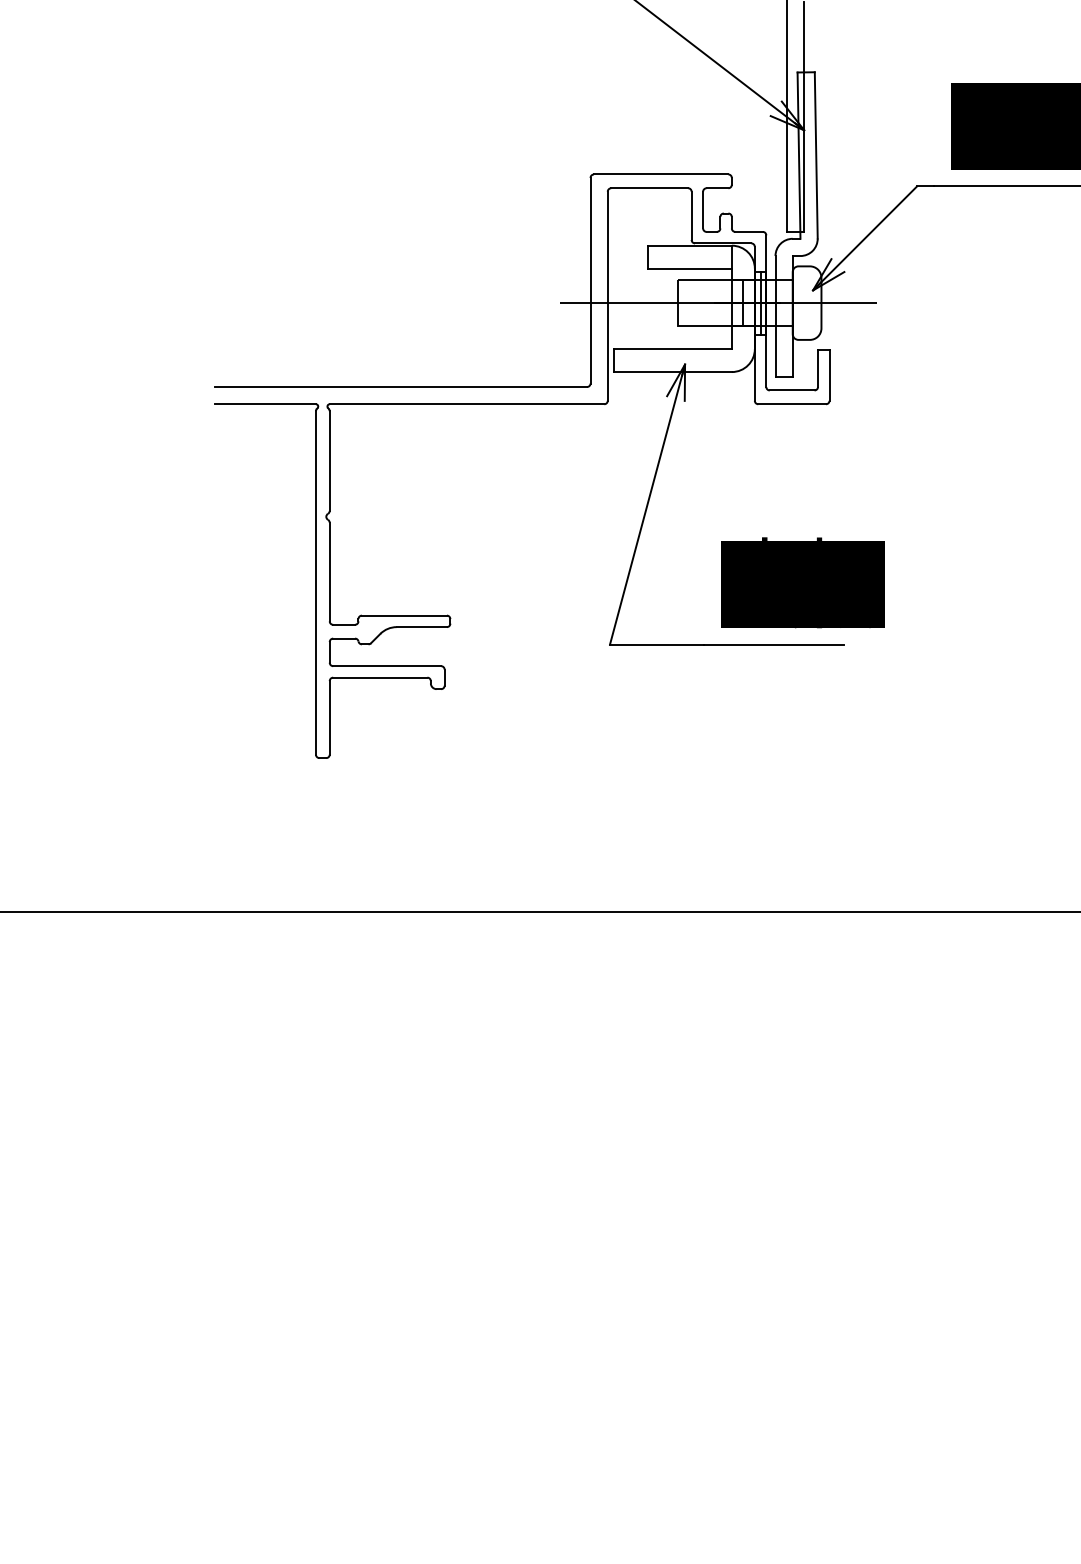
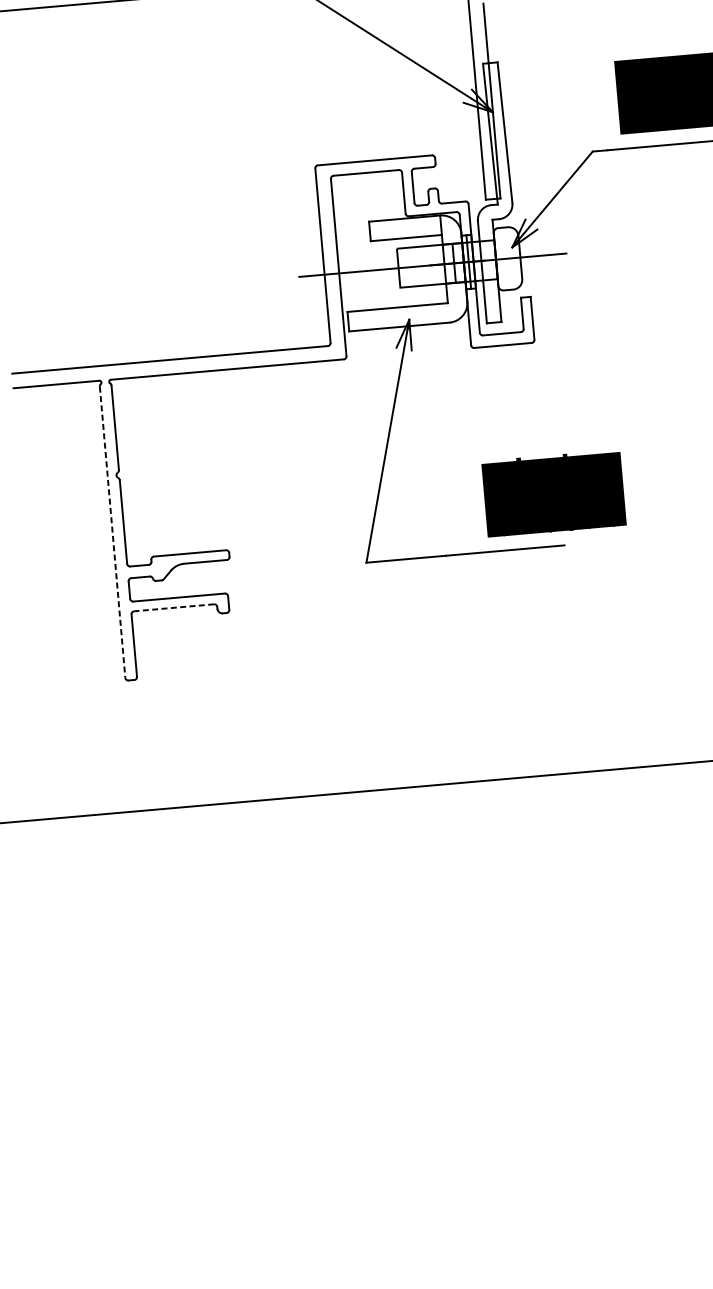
line: (315, 582) -> (112, 531), solid -> dashed
text: (802, 582) -> (553, 493), moved
line: (379, 677) -> (173, 607), solid -> dashed

